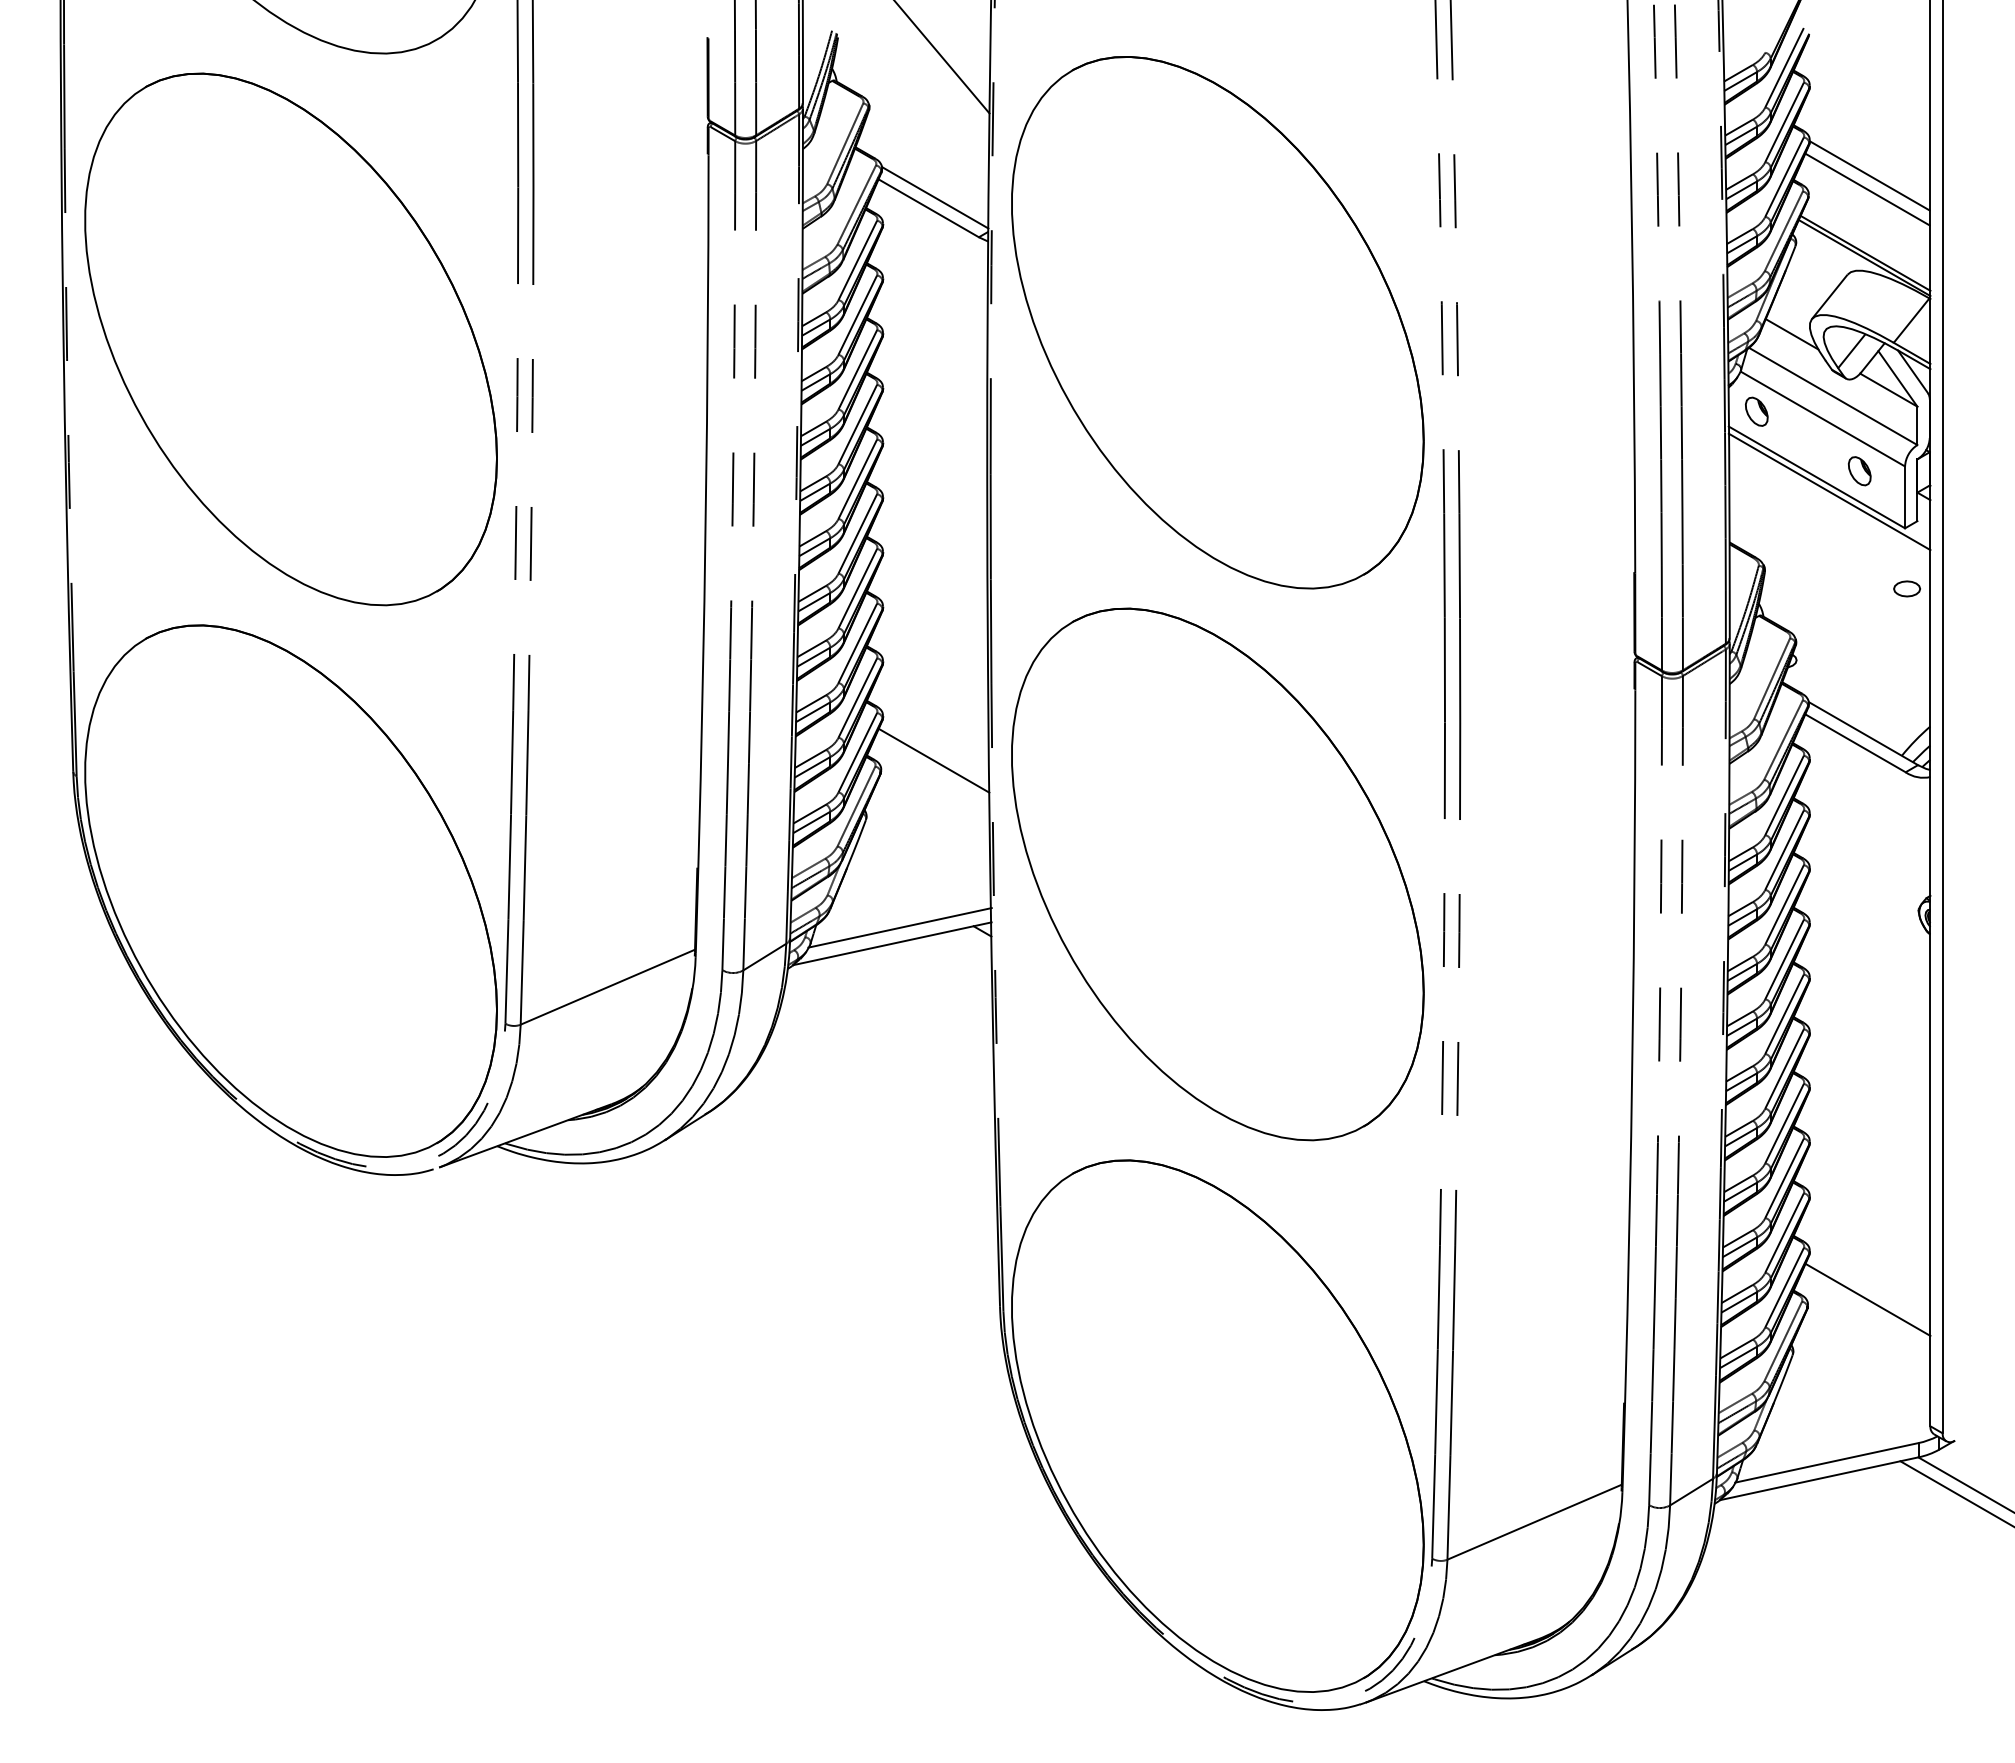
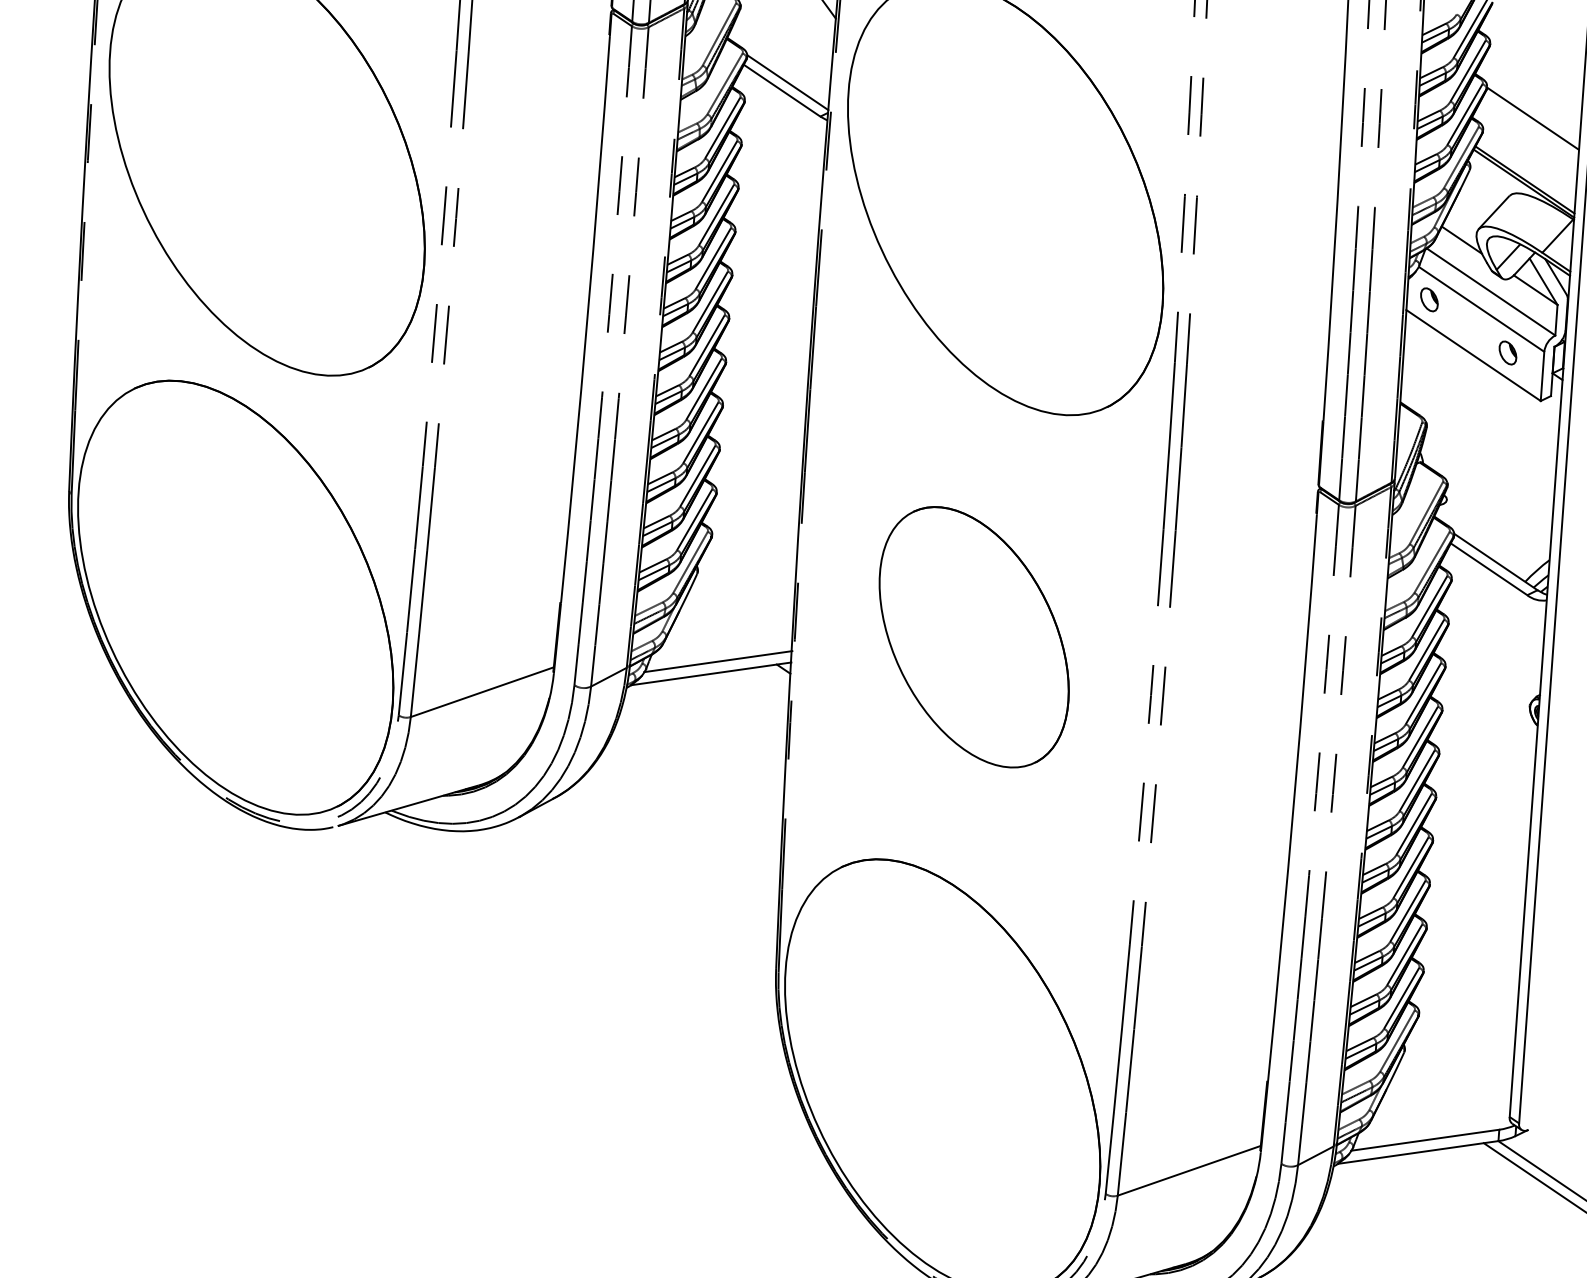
line: (1867, 189) -> (1530, 129), removed
line: (1829, 491) -> (1482, 367), removed
part: (1906, 588) -> (1538, 449), removed
line: (933, 760) -> (754, 530), removed
part: (1217, 874) -> (973, 637), size x0.6
line: (1867, 1299) -> (1466, 1012), removed

